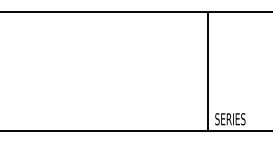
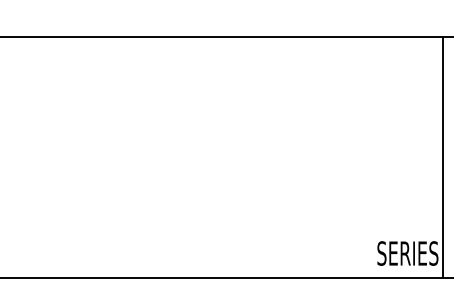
line: (208, 71) -> (444, 157), moved

